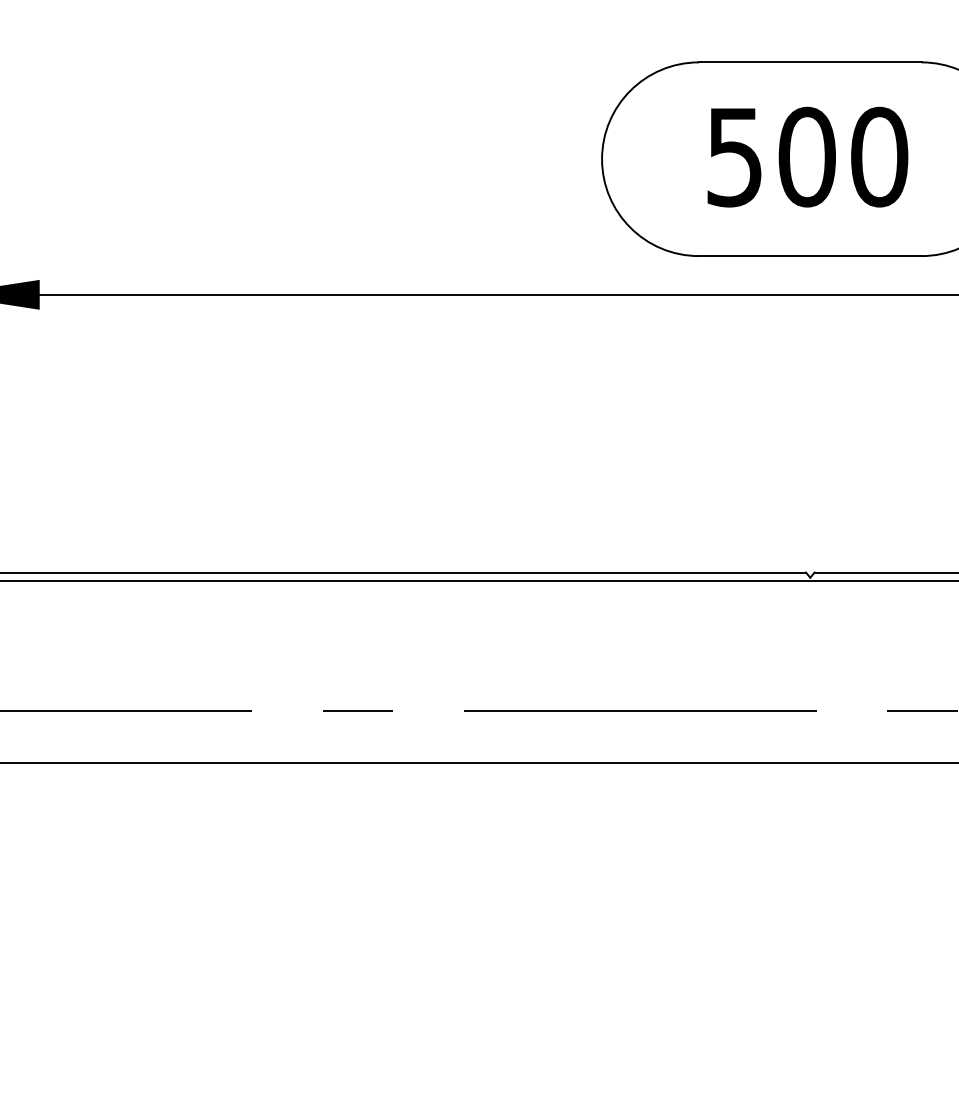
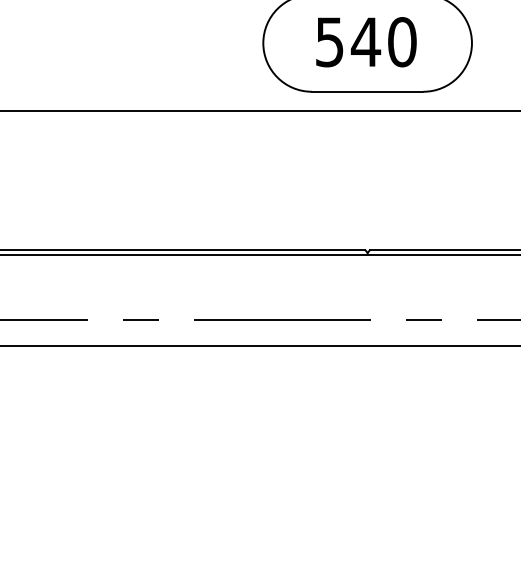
text: (805, 157) -> (365, 42), 500 -> 540

